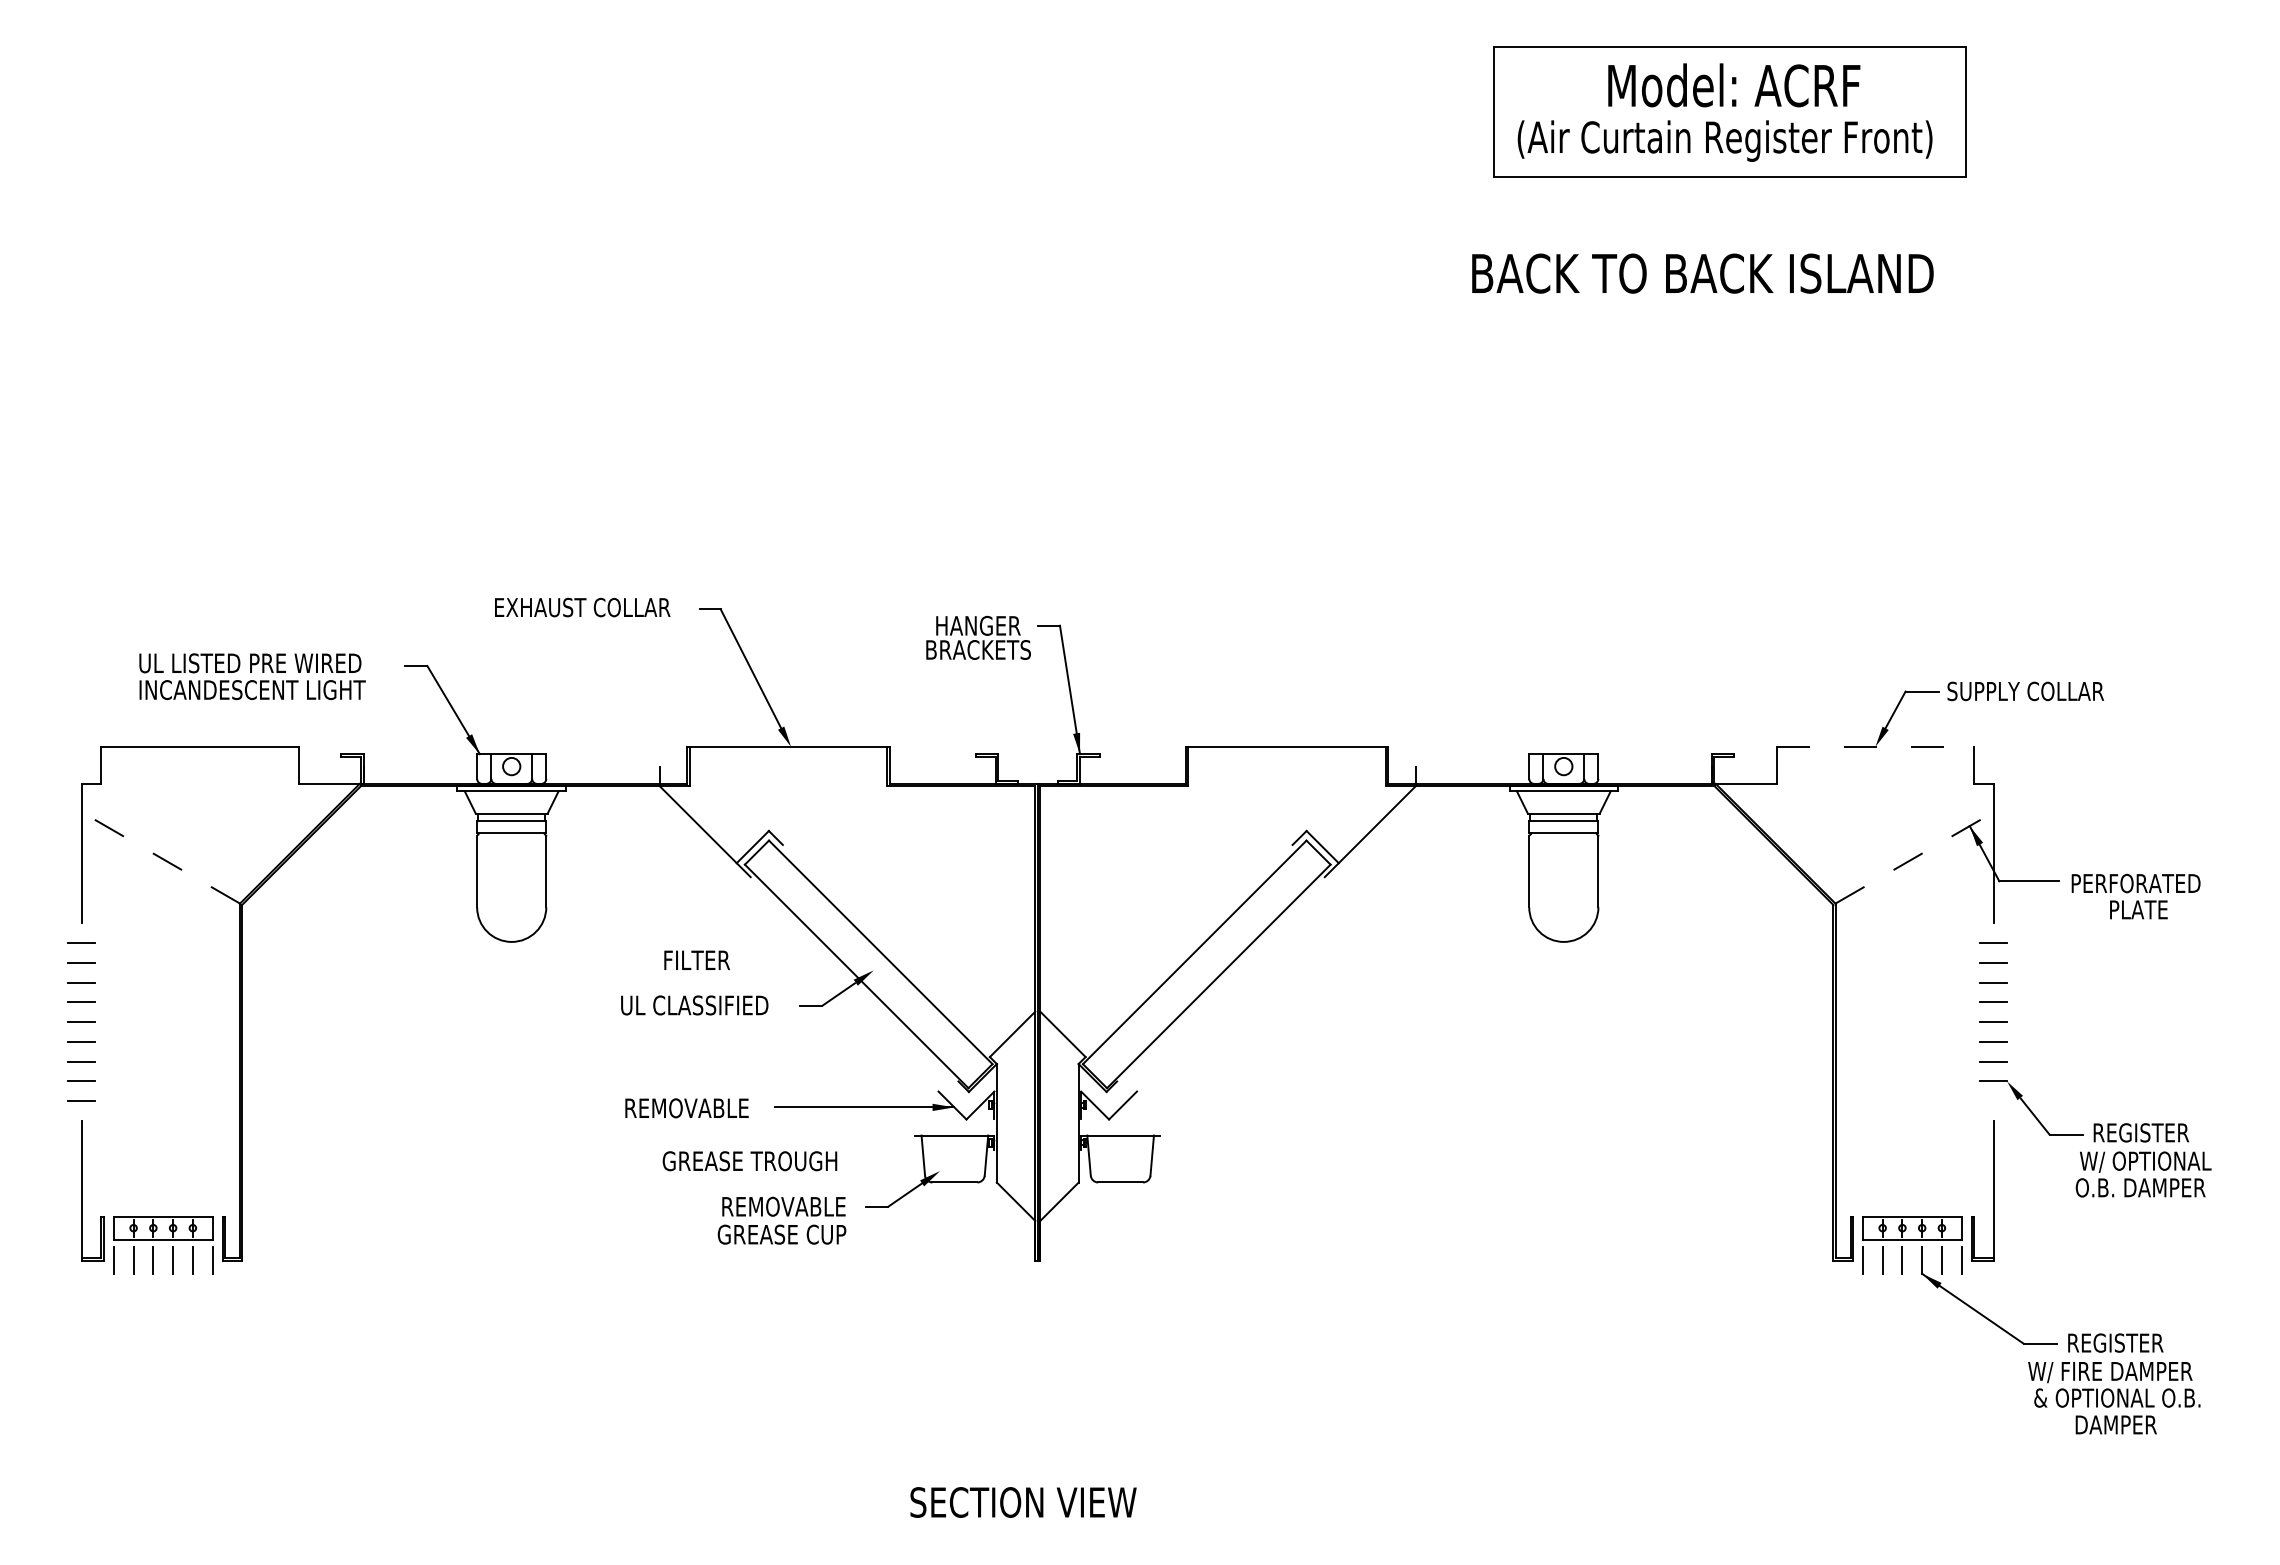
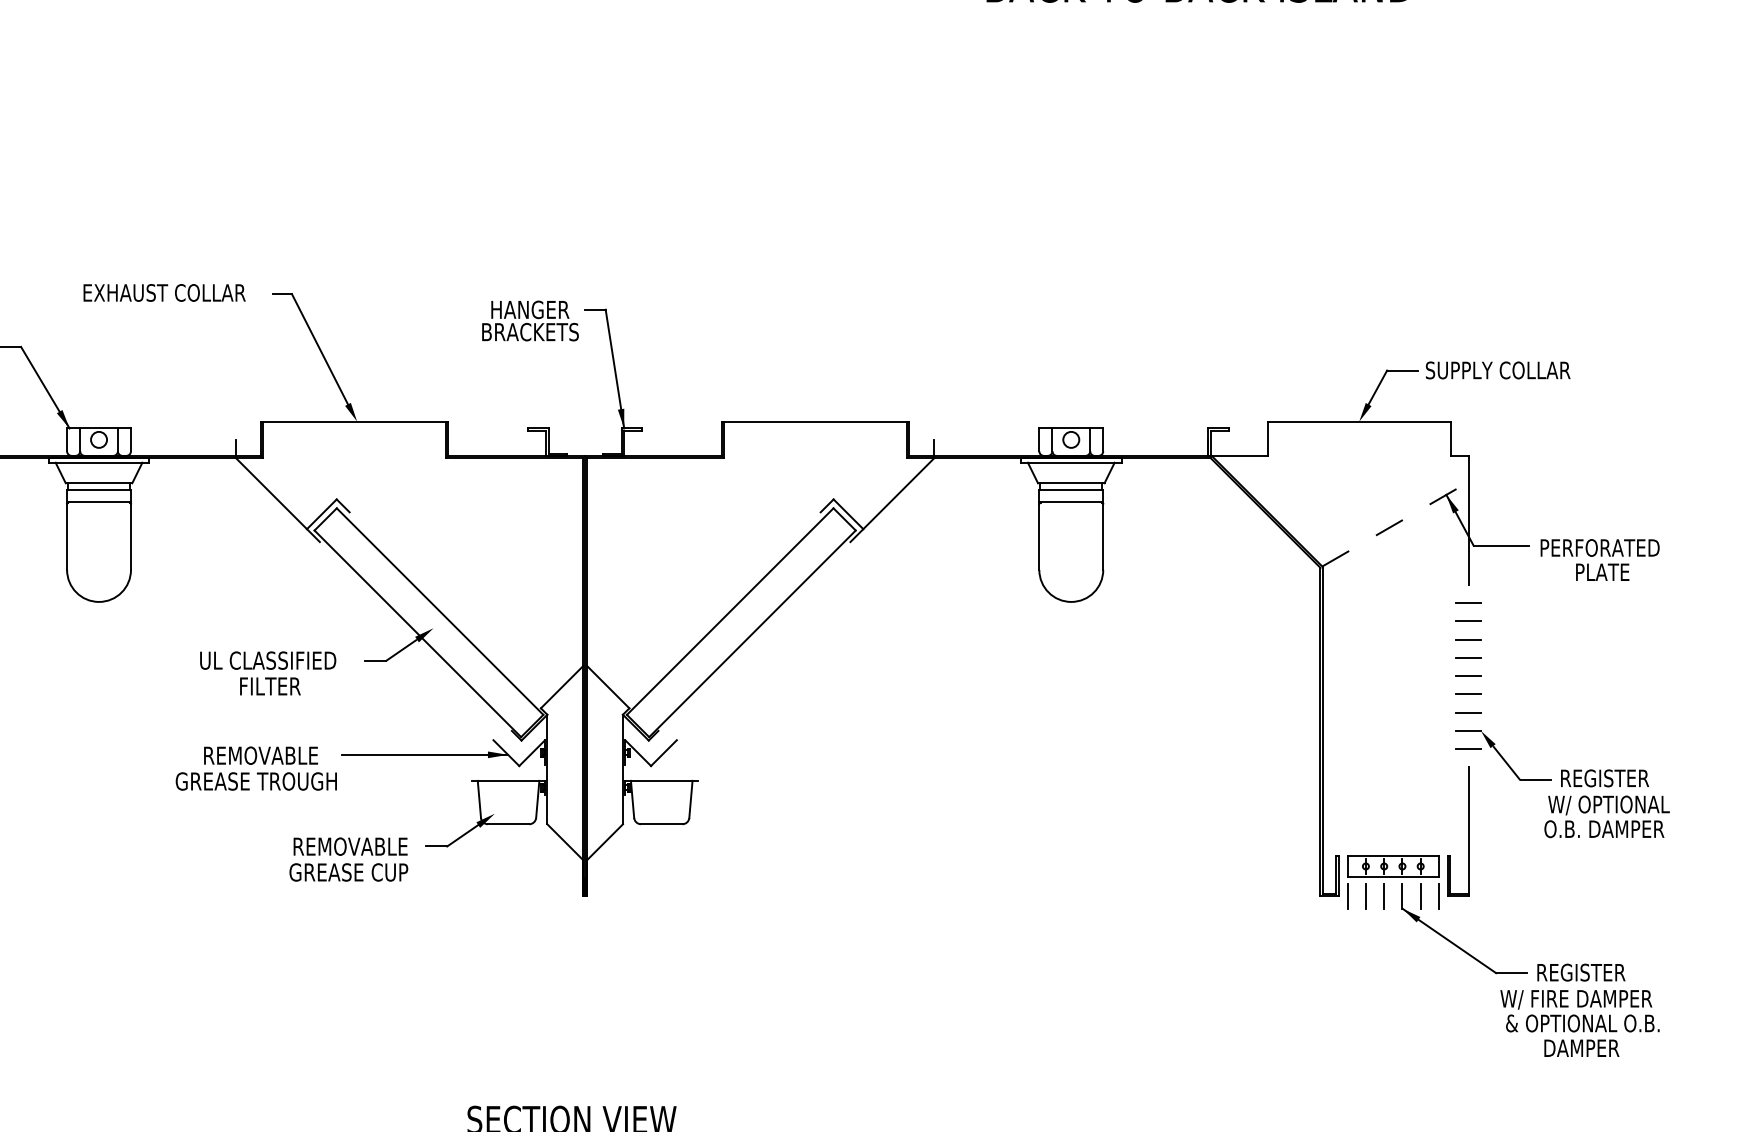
line: (1875, 746) -> (1359, 421), dashed -> solid
text: (696, 959) -> (269, 685), moved
line: (1993, 1101) -> (1468, 749), added
text: (749, 1161) -> (255, 781), moved

